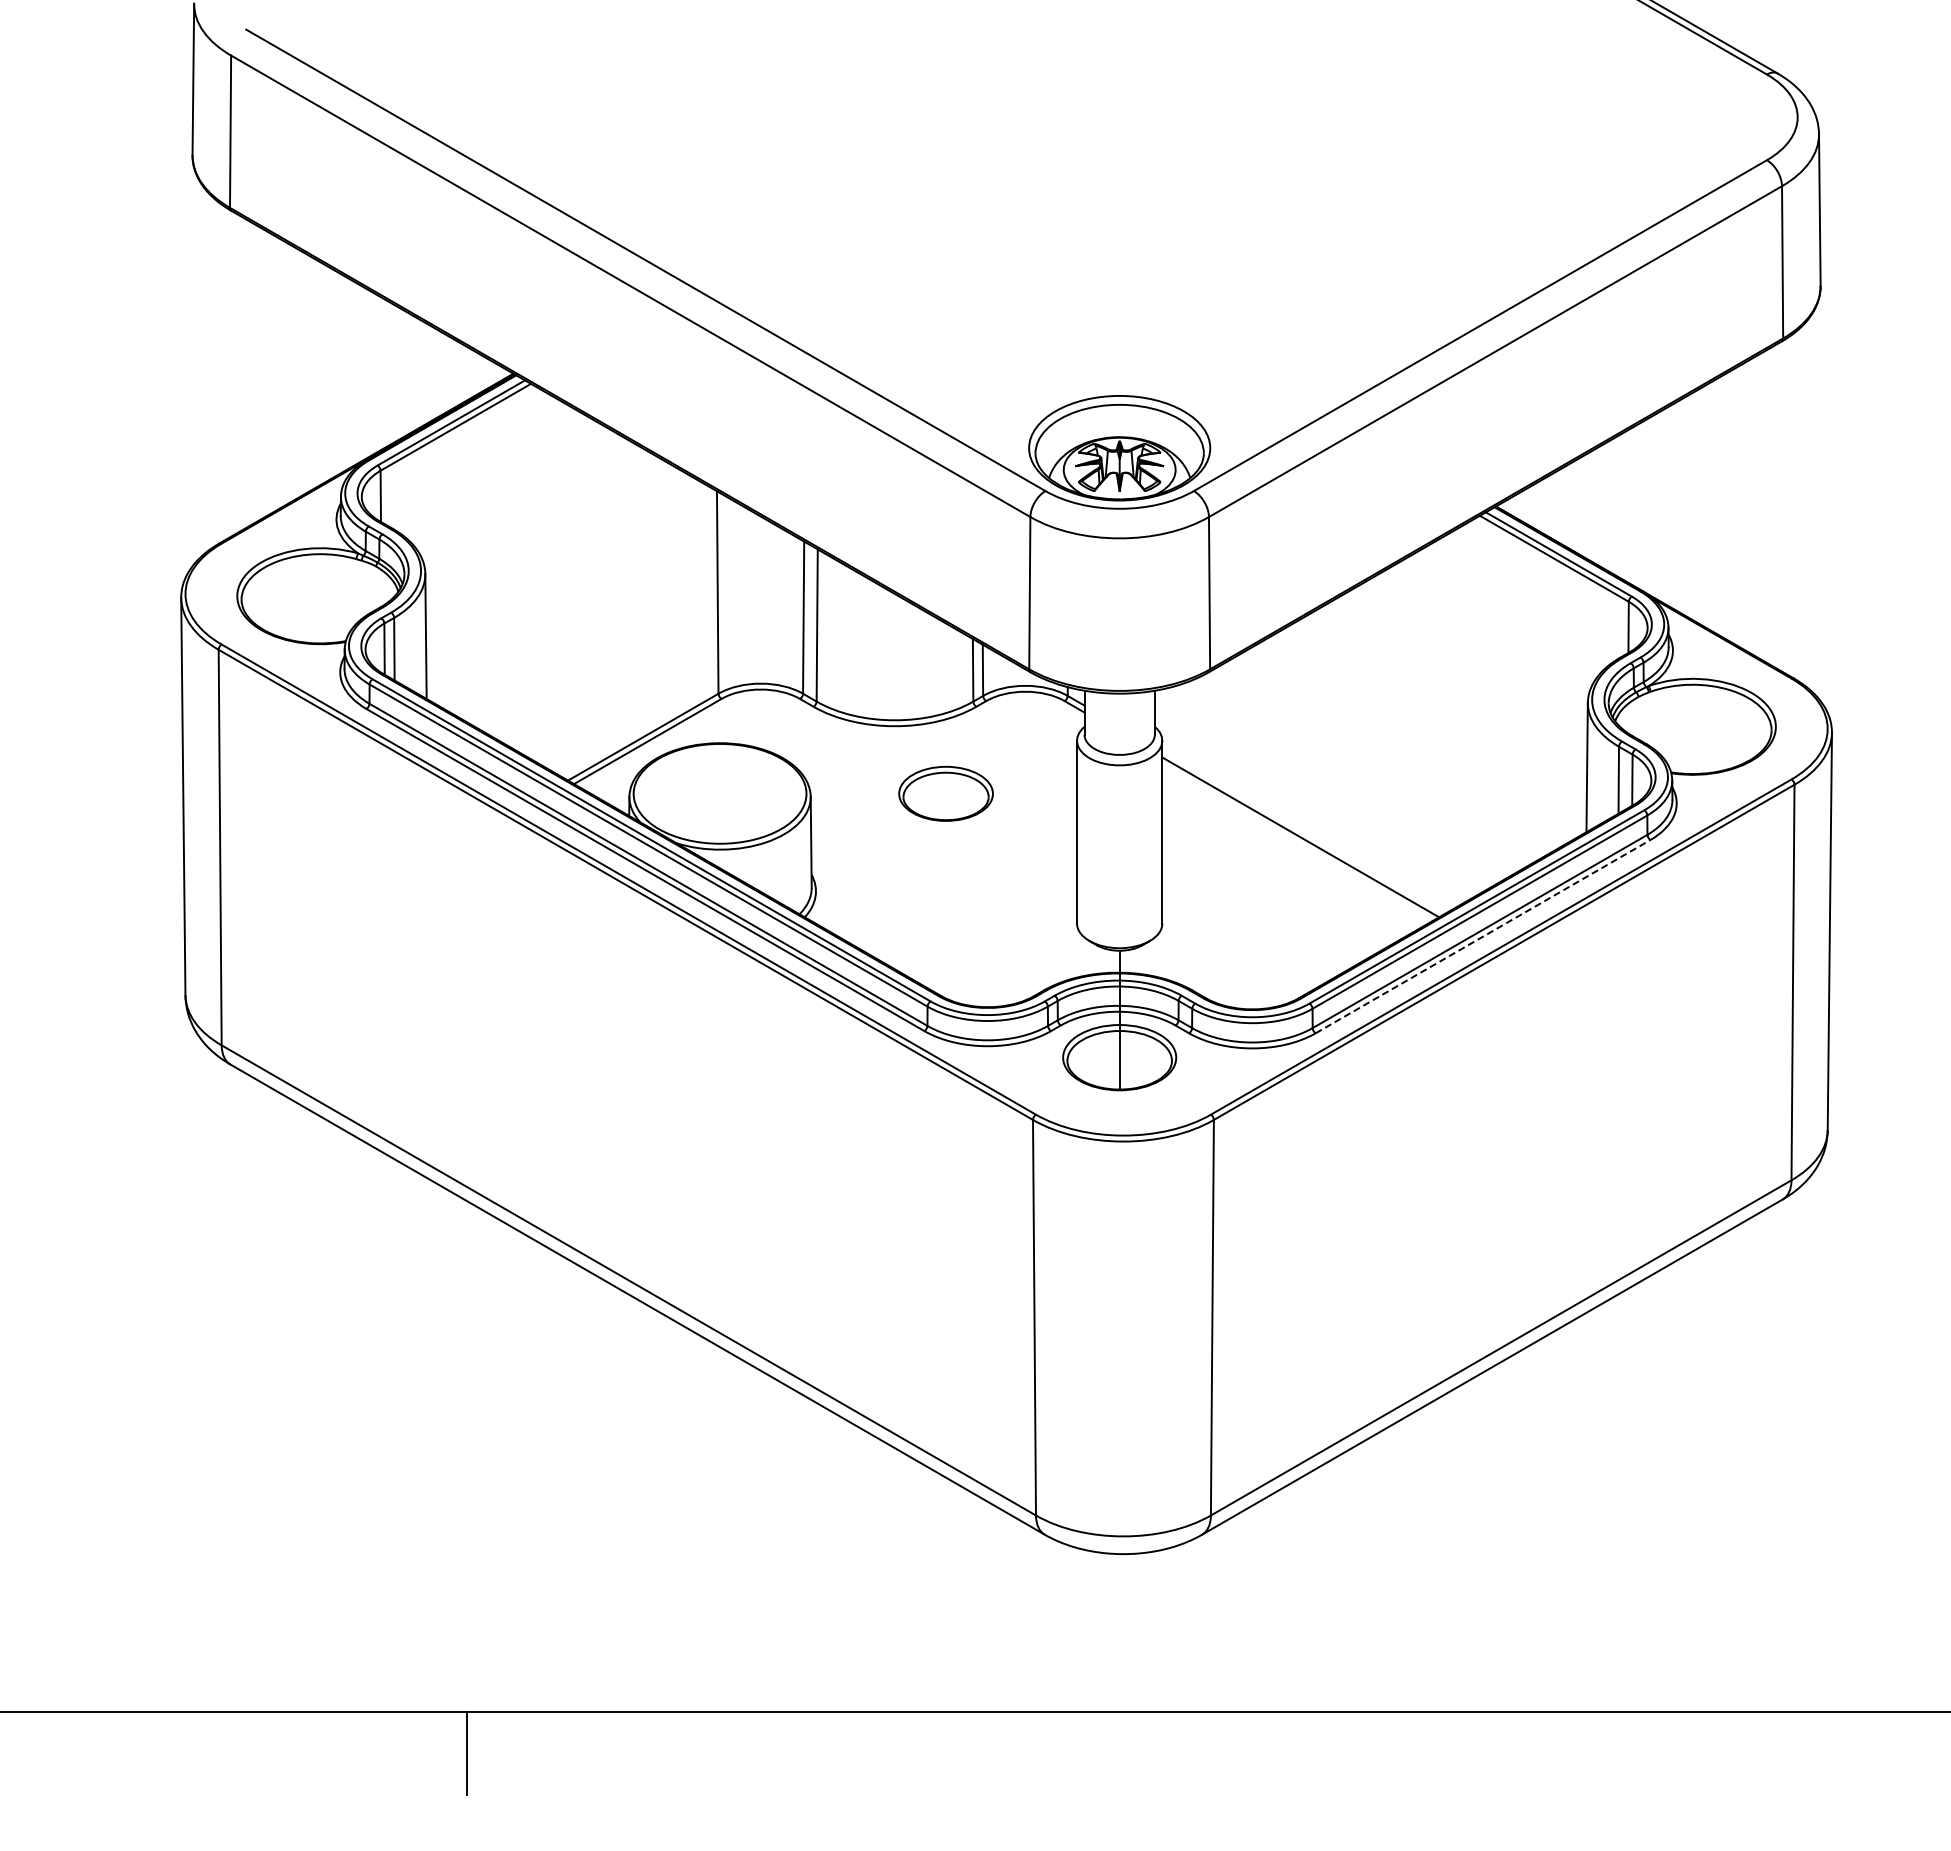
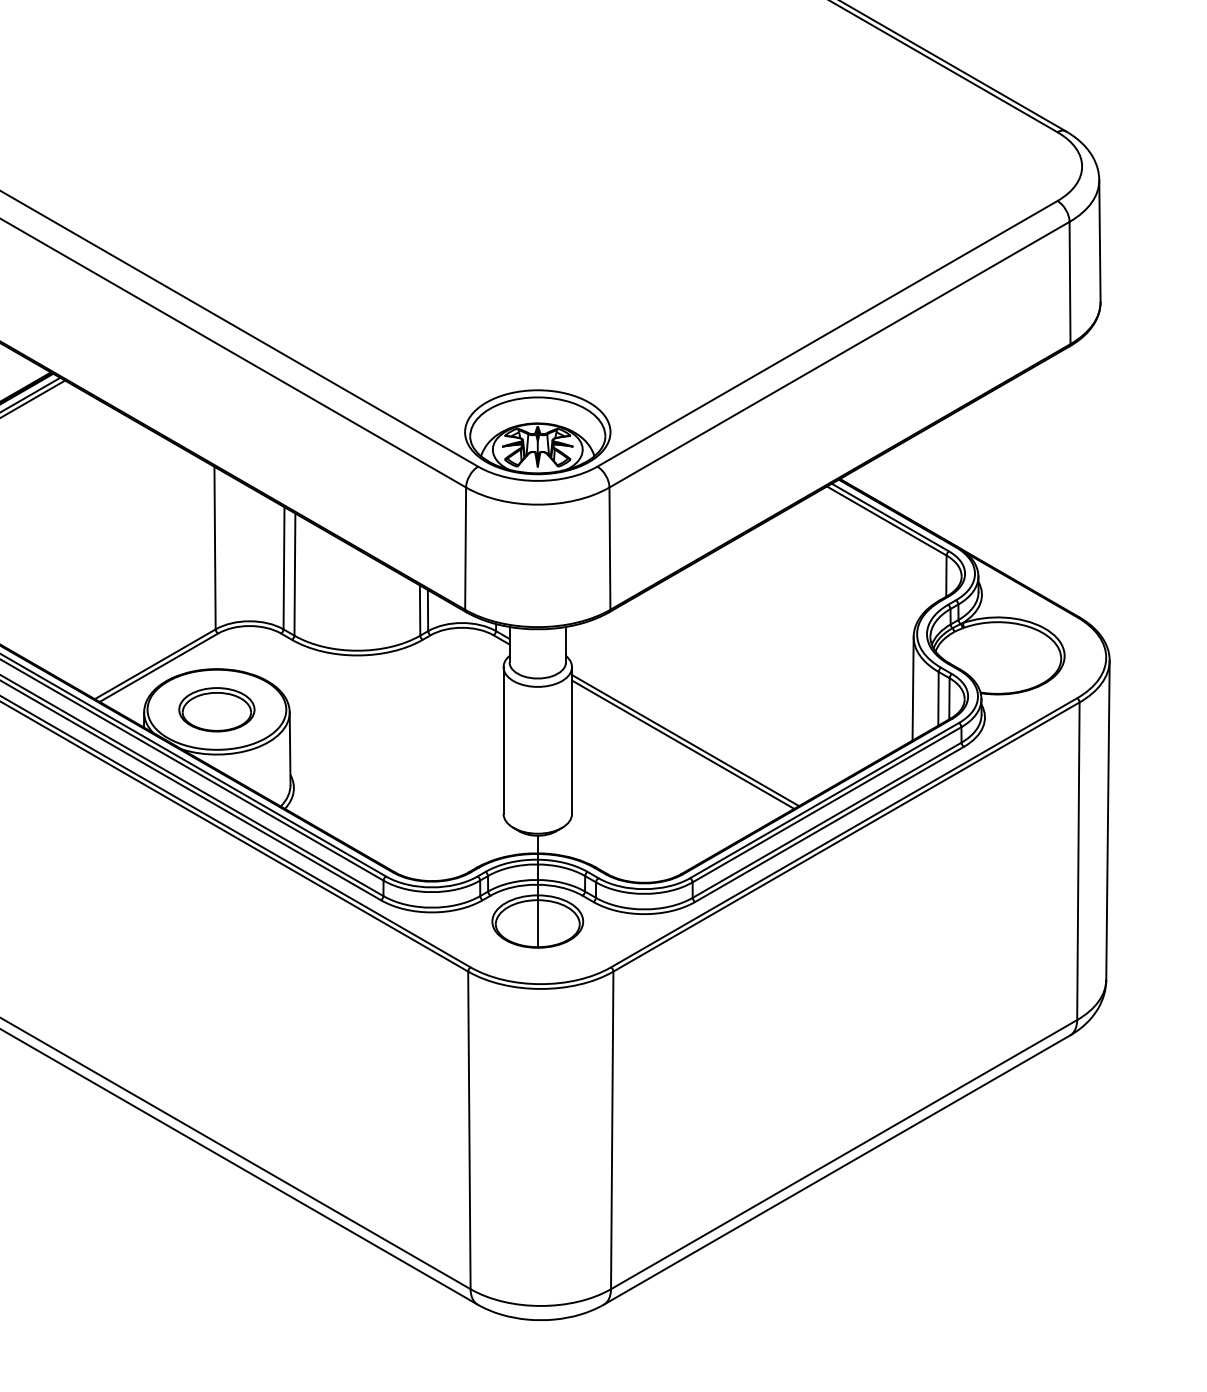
part: (945, 793) -> (216, 709), moved
line: (1303, 831) -> (685, 739), added
line: (1483, 936) -> (829, 824), dashed -> solid

